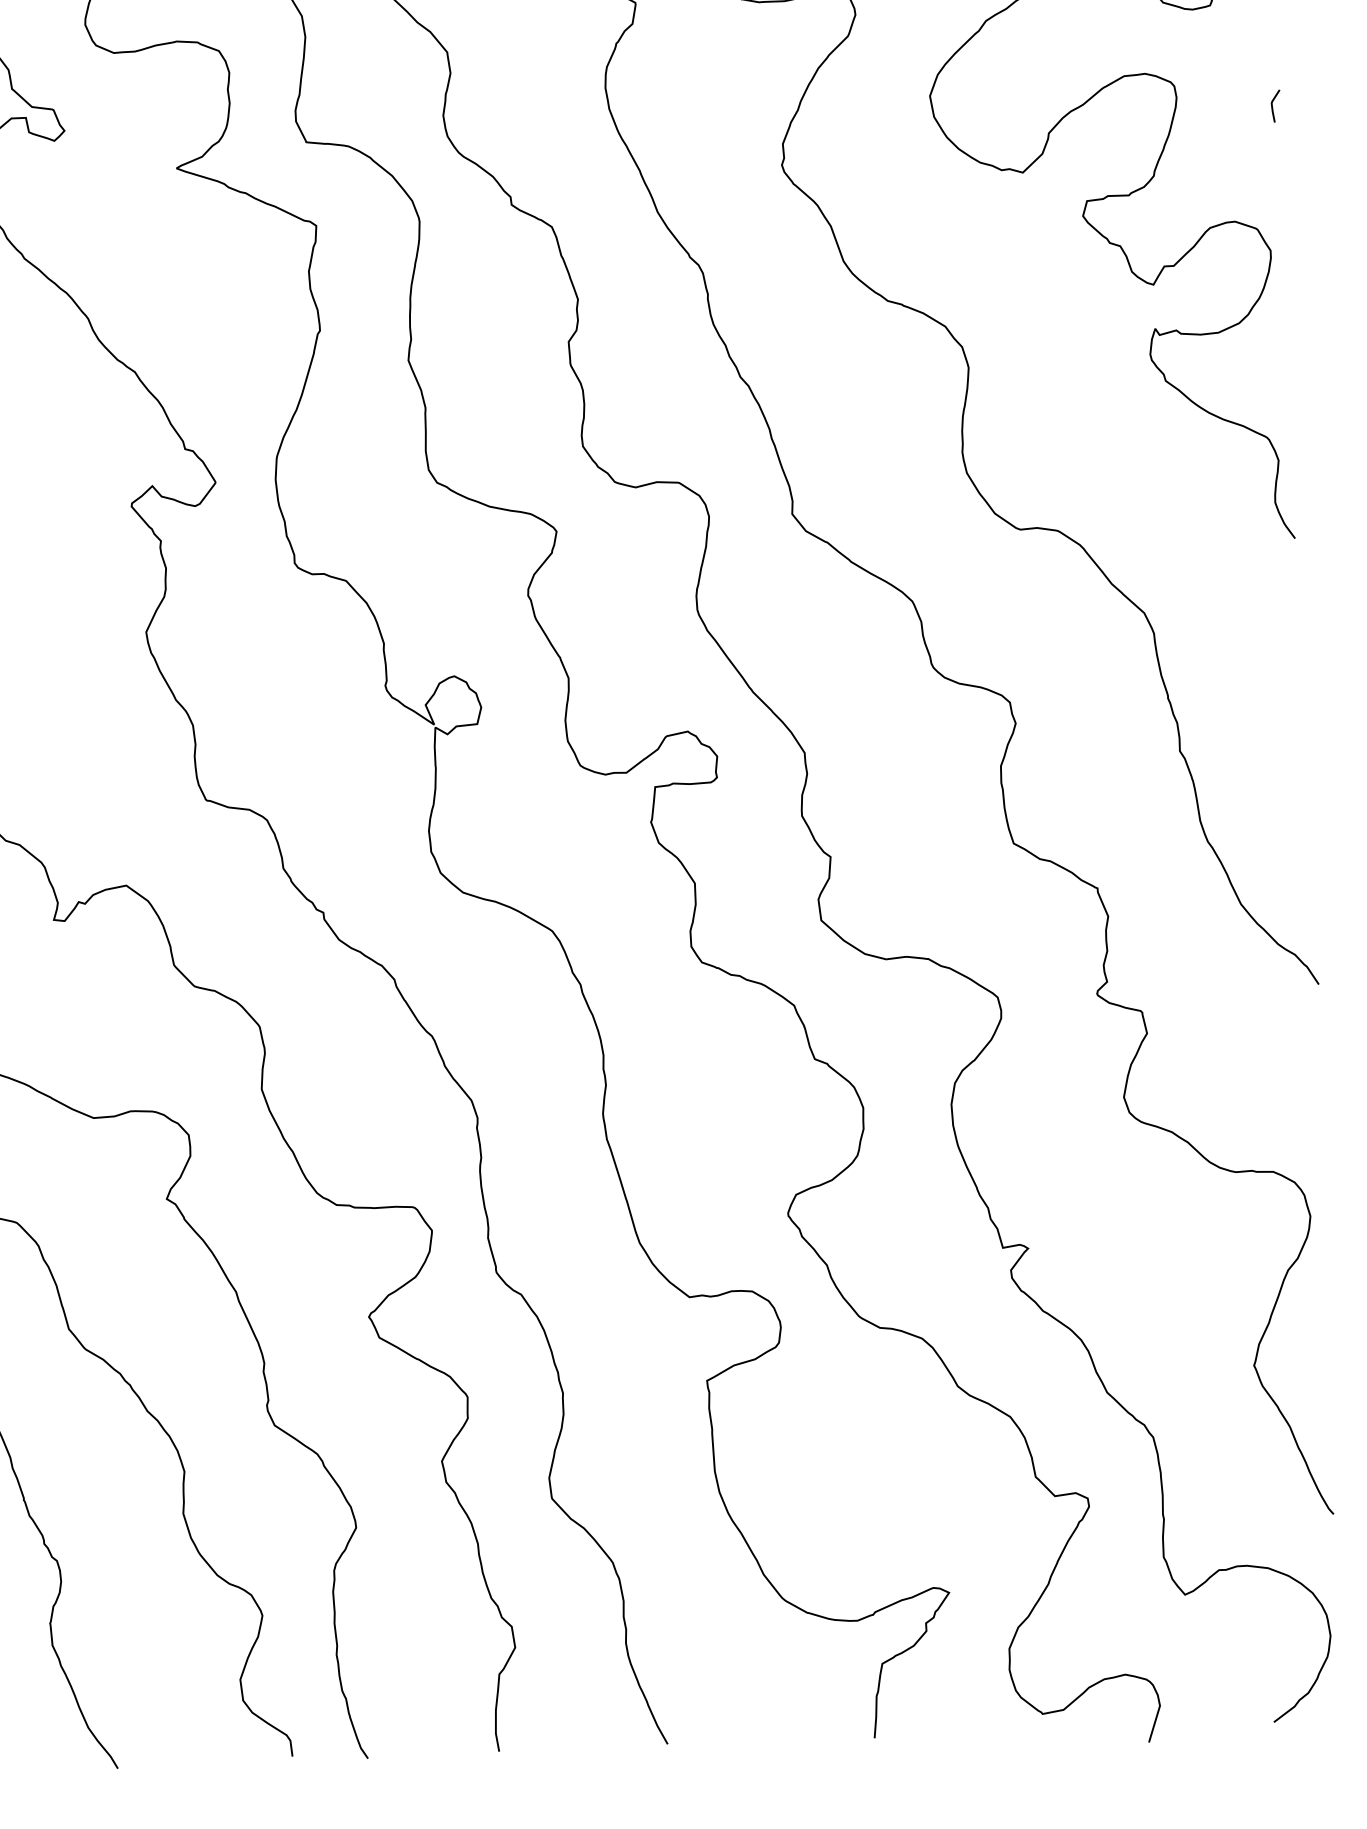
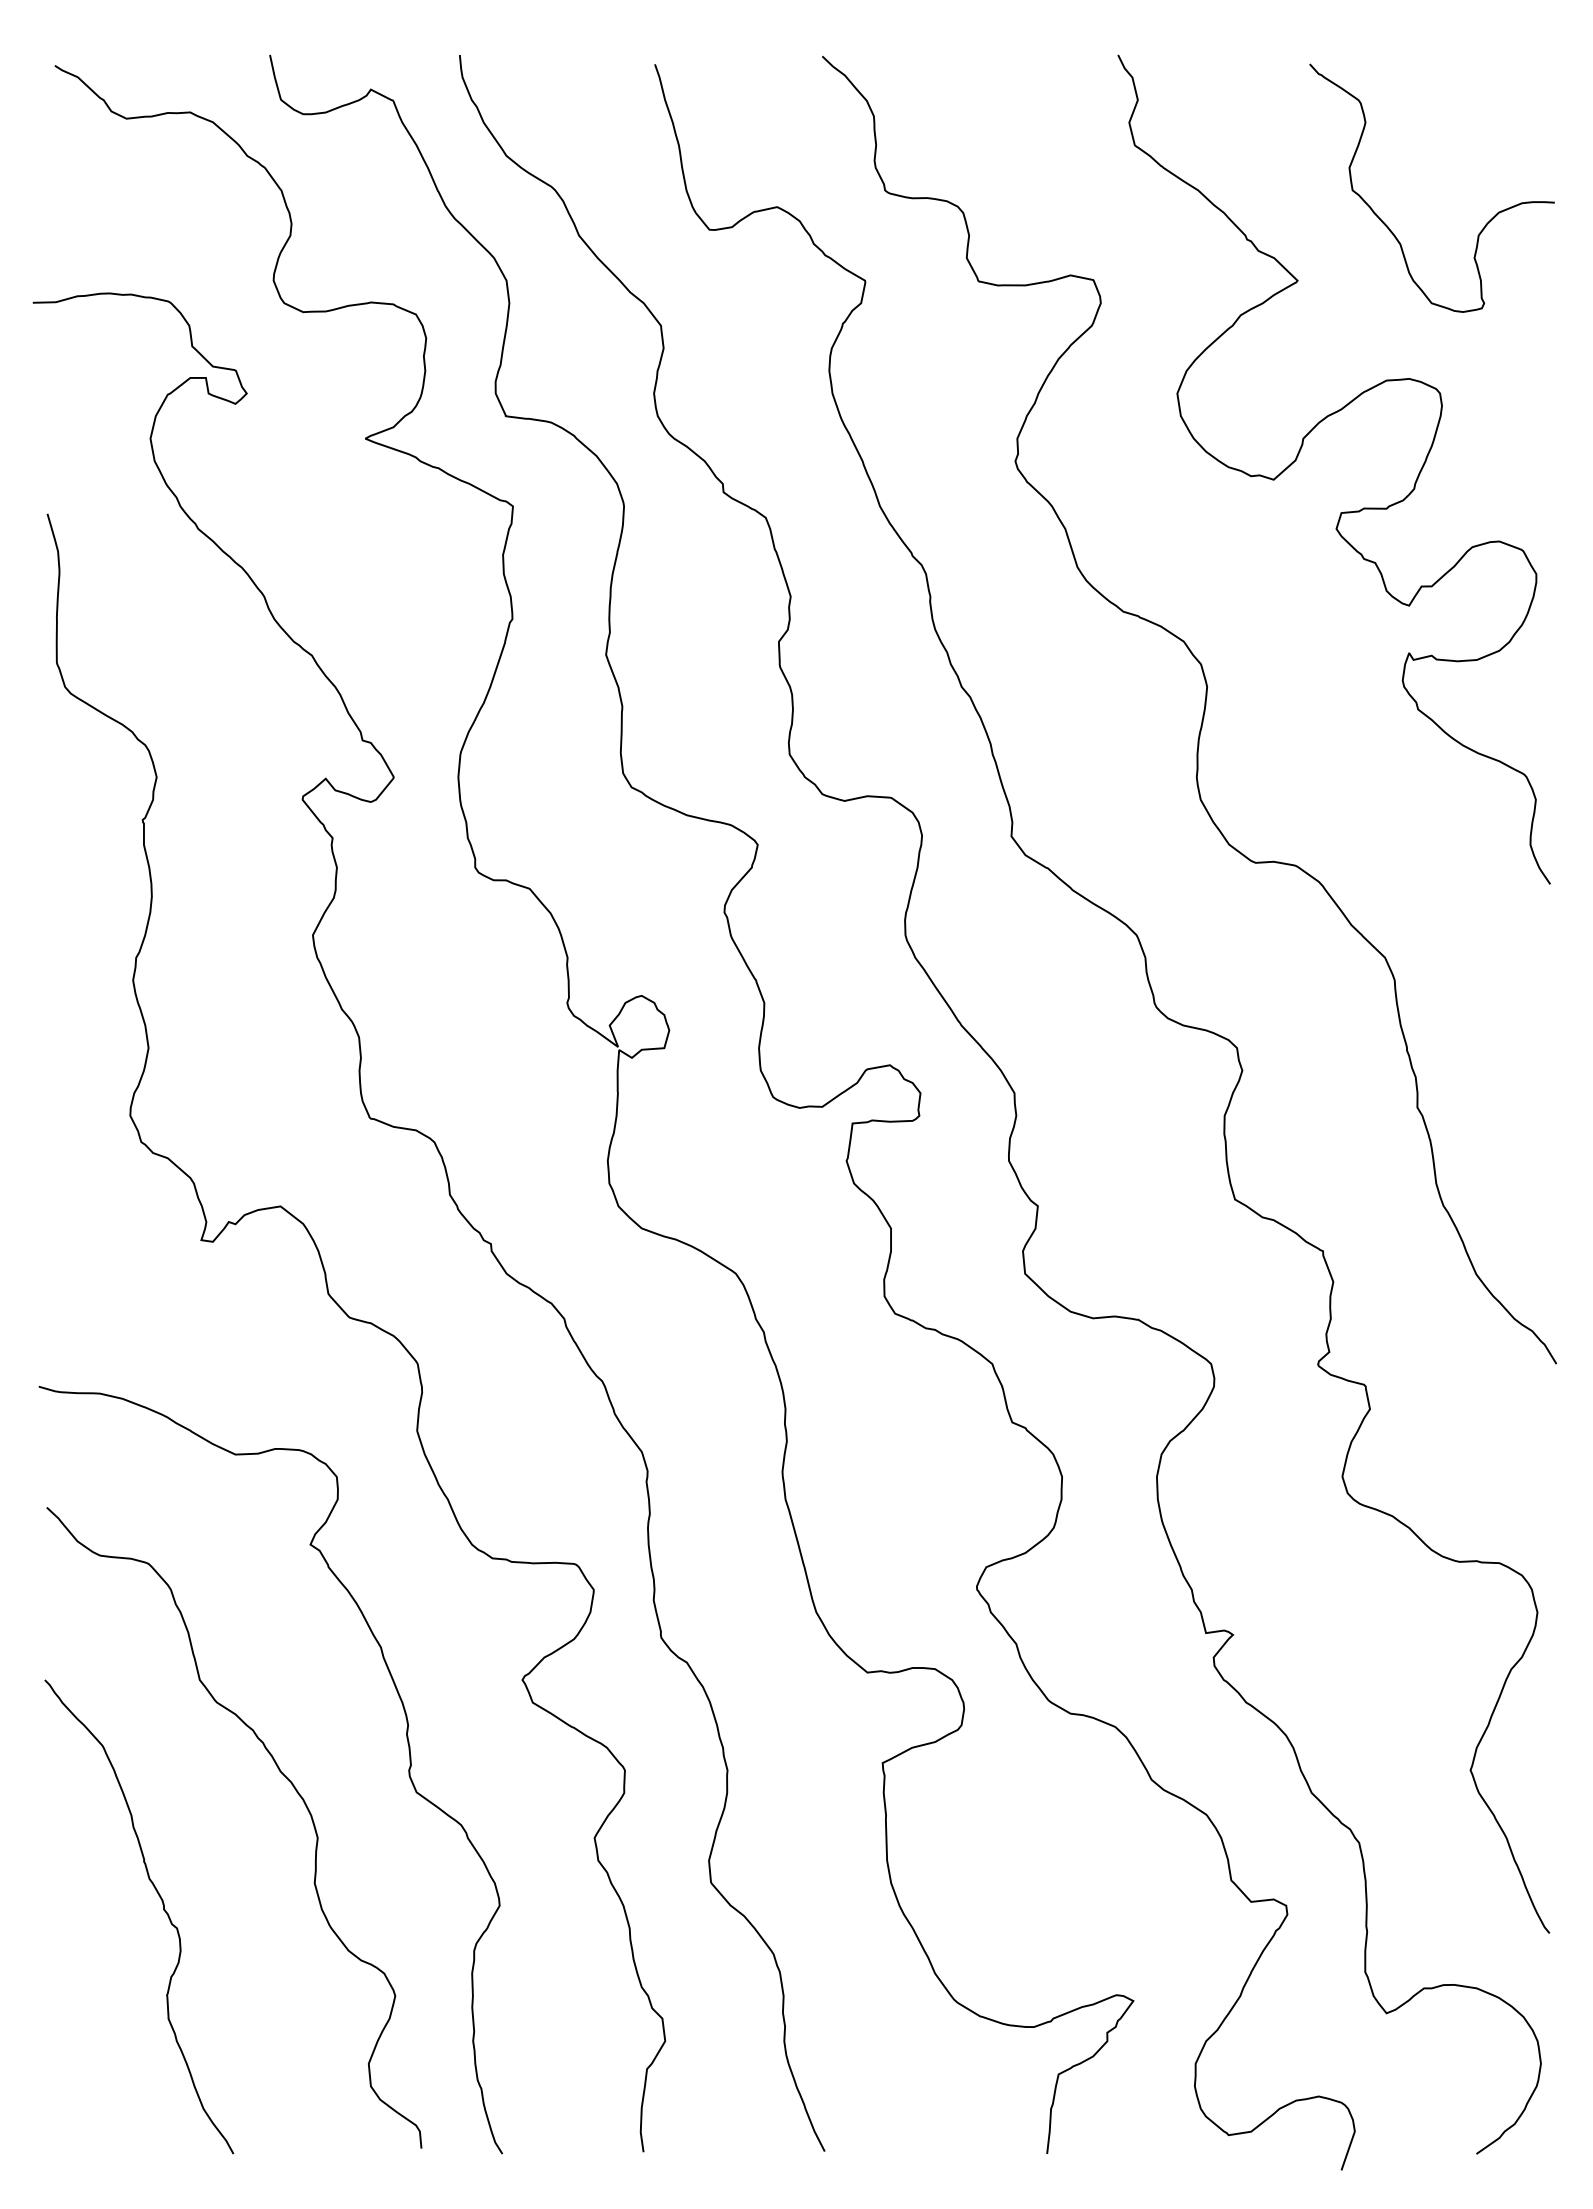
line: (1273, 107) -> (1545, 420), removed

